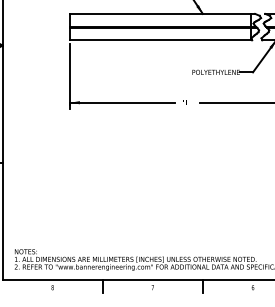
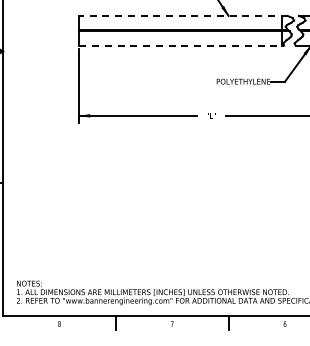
line: (161, 13) -> (182, 15), solid -> dashed
line: (161, 40) -> (182, 45), solid -> dashed

